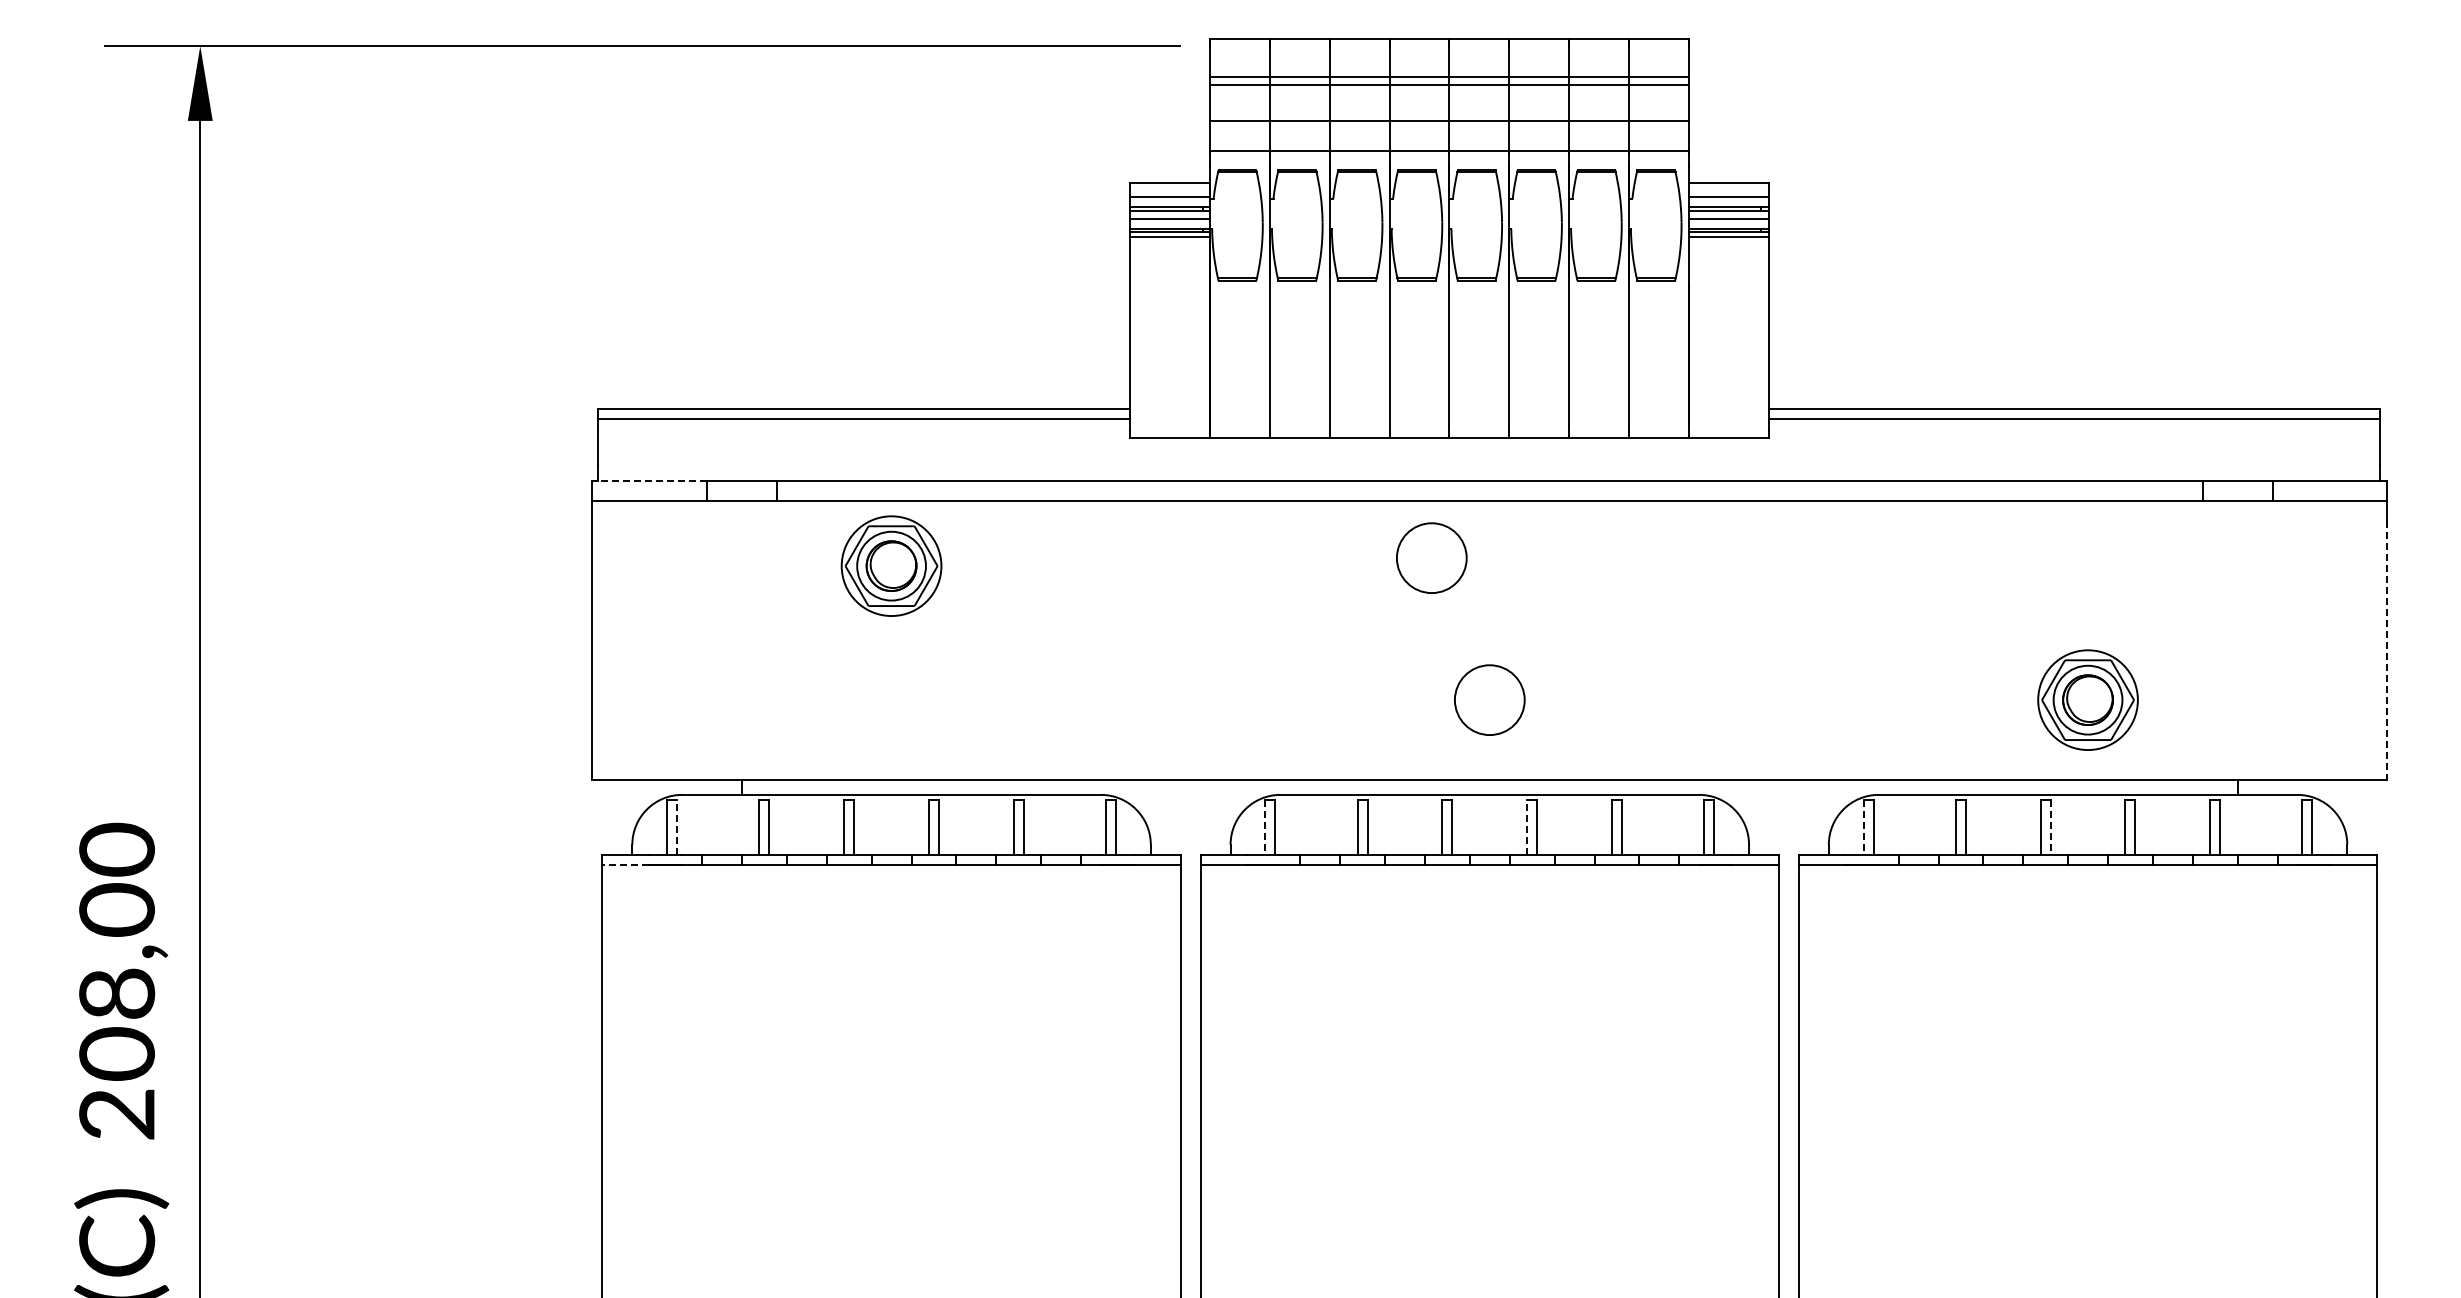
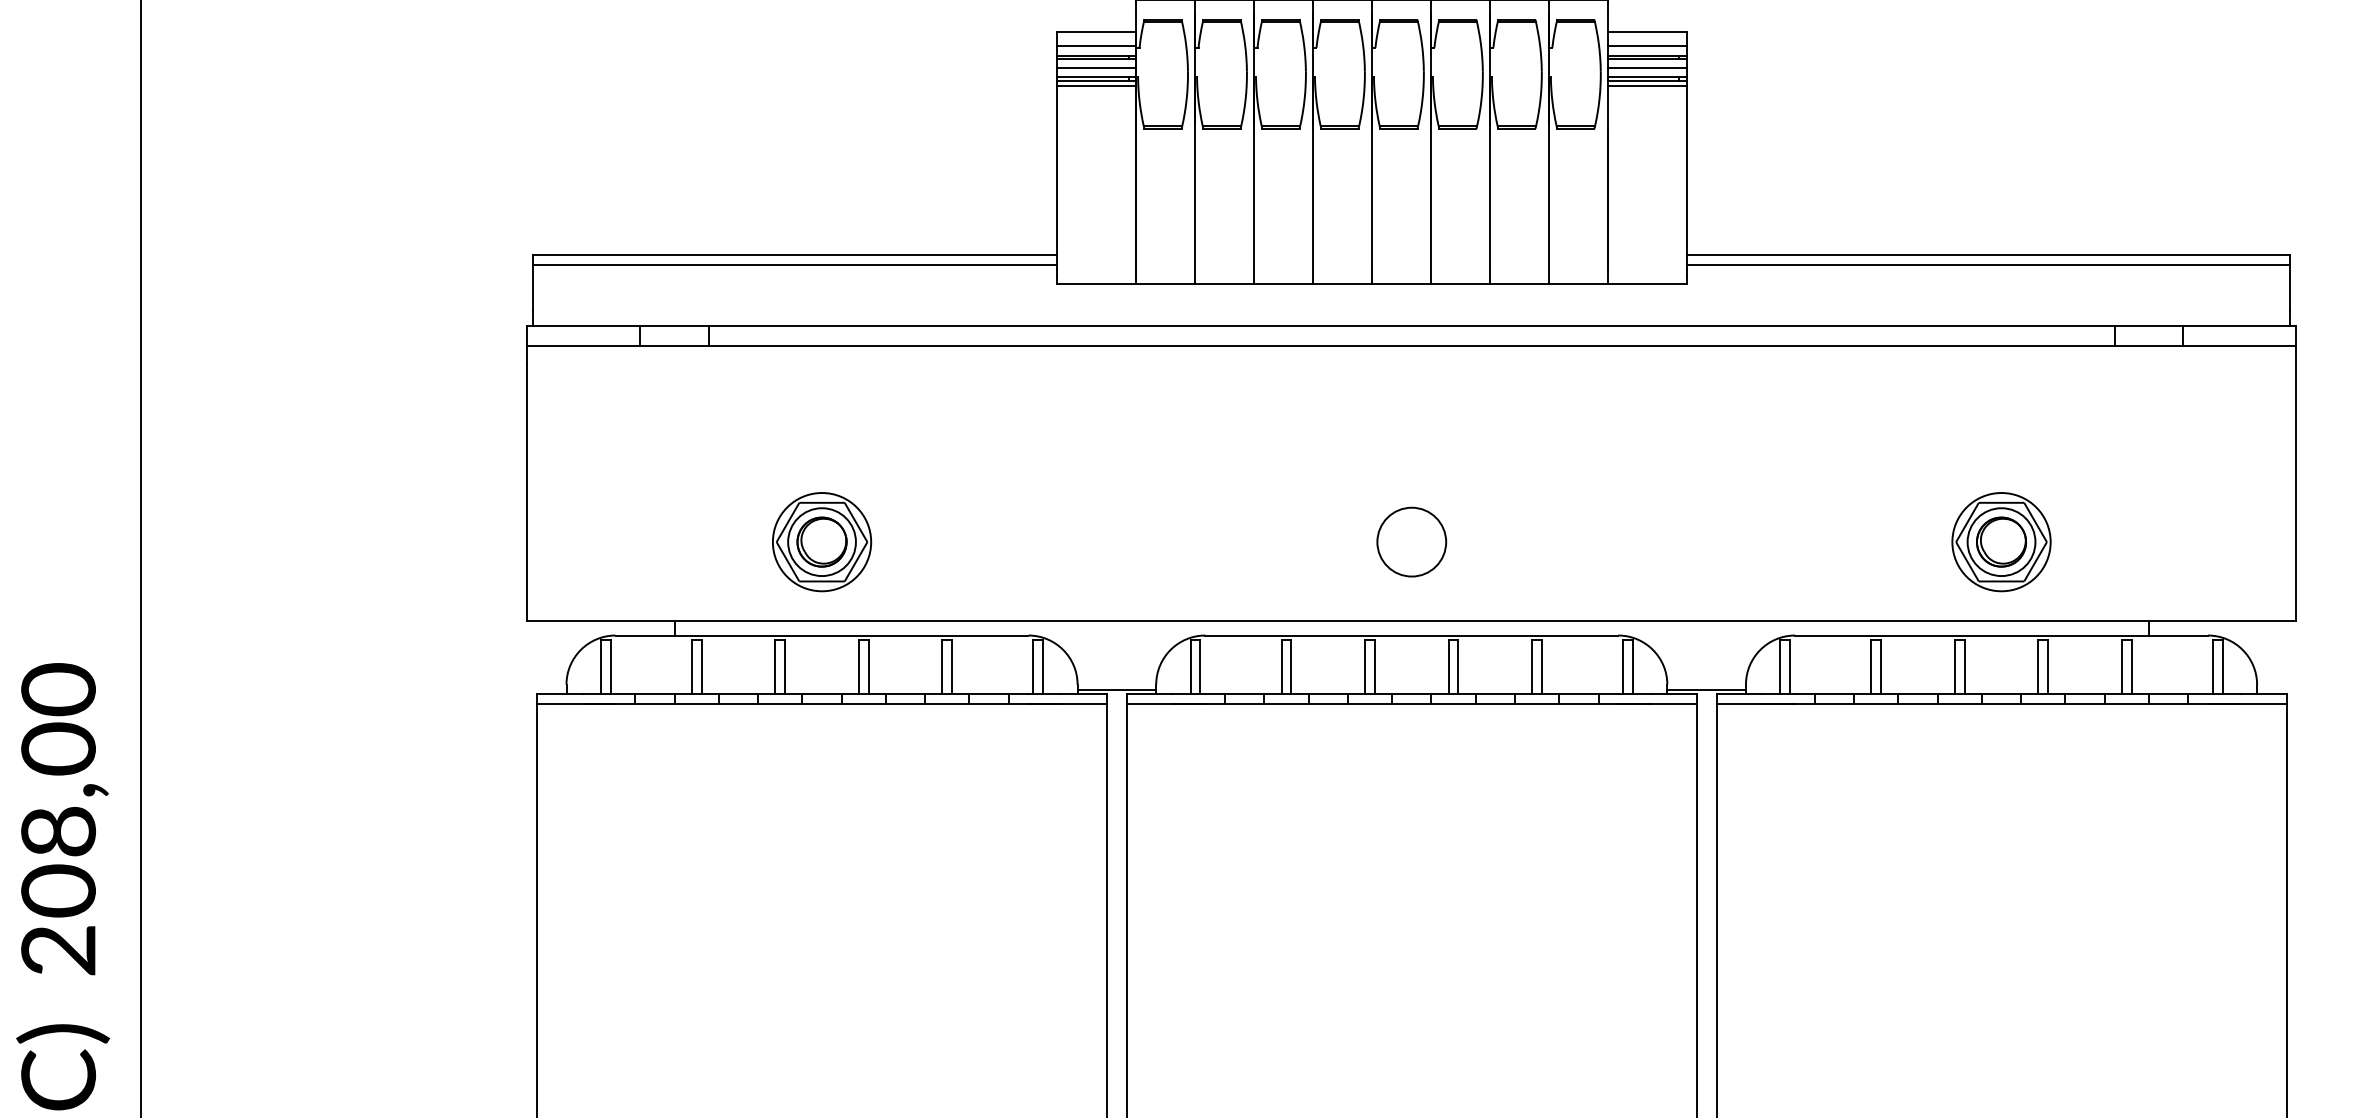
line: (649, 480) -> (583, 325), dashed -> solid
circle: (1431, 557) -> (1354, 401), removed
part: (891, 565) -> (821, 541), moved
line: (2387, 650) -> (2296, 493), dashed -> solid
line: (677, 826) -> (611, 666), dashed -> solid
line: (1527, 826) -> (1448, 666), dashed -> solid
line: (1265, 827) -> (1190, 667), dashed -> solid
line: (1863, 827) -> (1780, 667), dashed -> solid
line: (2050, 827) -> (1964, 667), dashed -> solid
line: (1190, 849) -> (1116, 689), added
line: (1788, 849) -> (1706, 689), added
line: (625, 864) -> (559, 704), dashed -> solid

